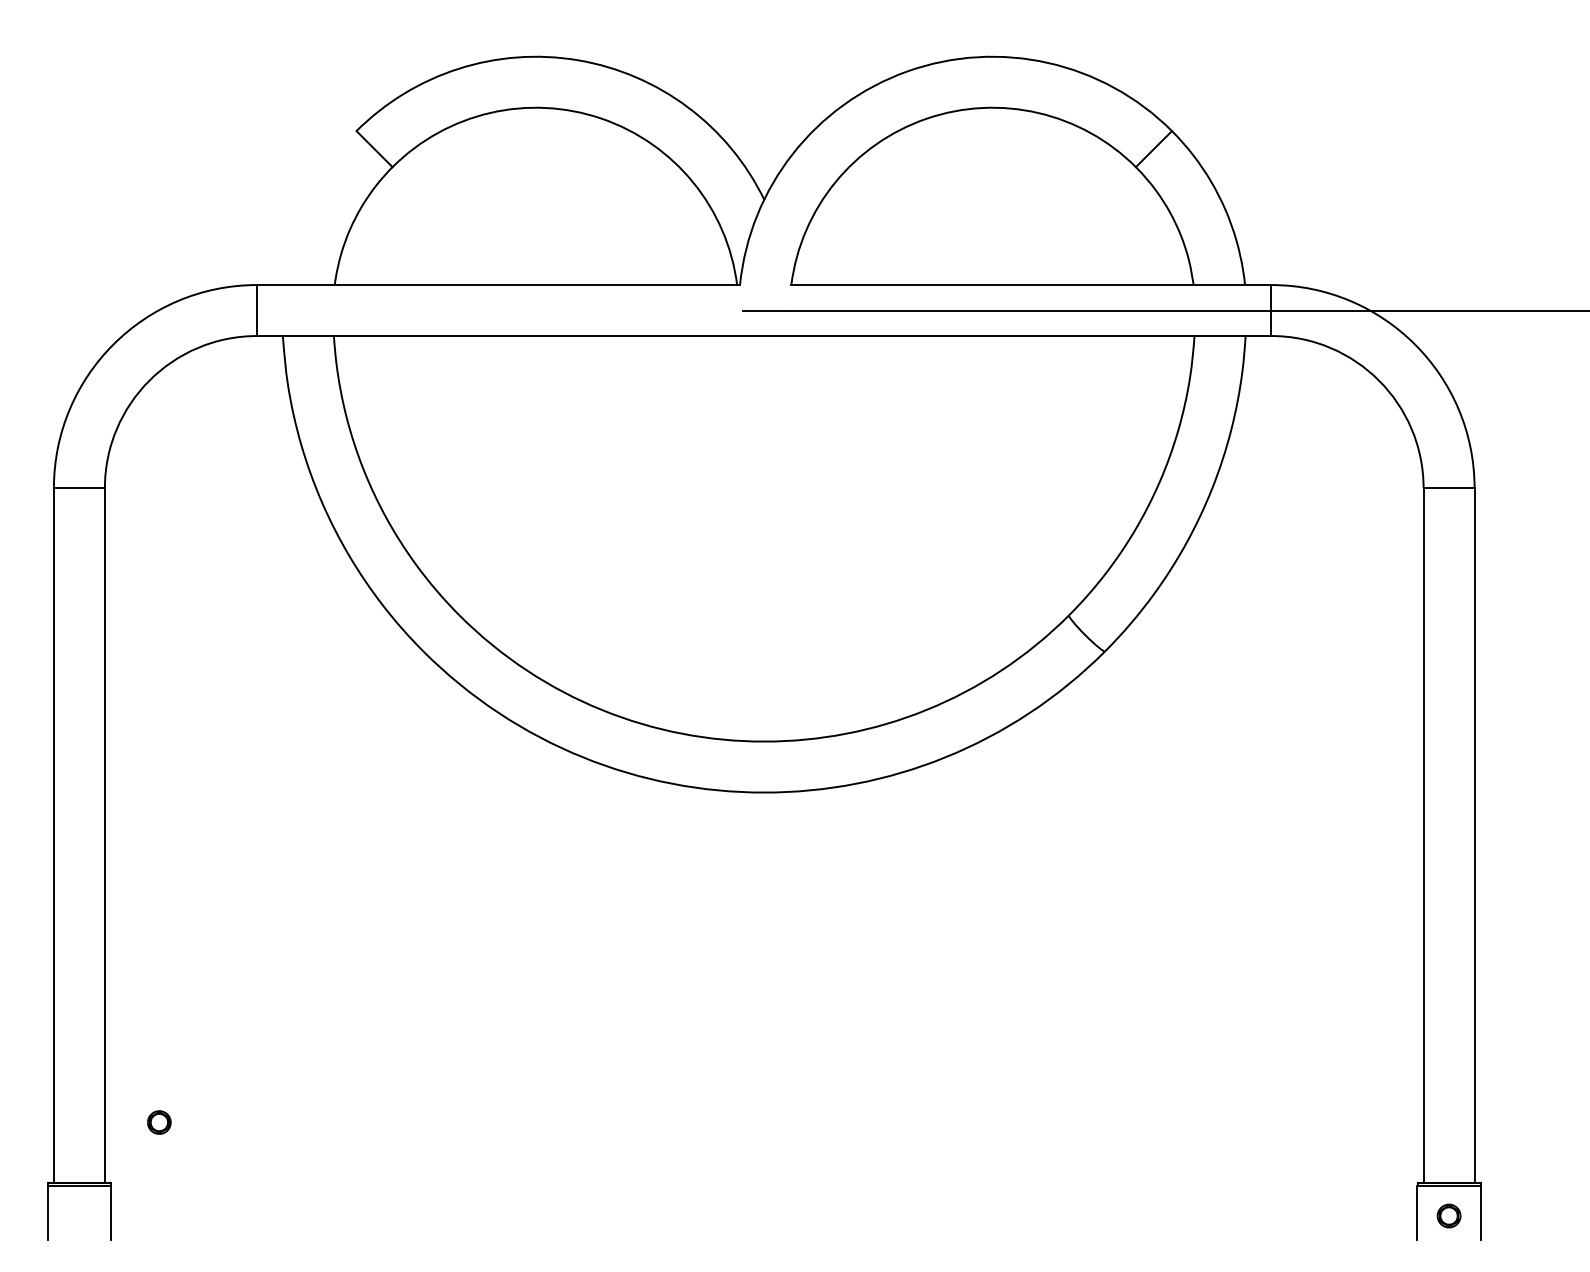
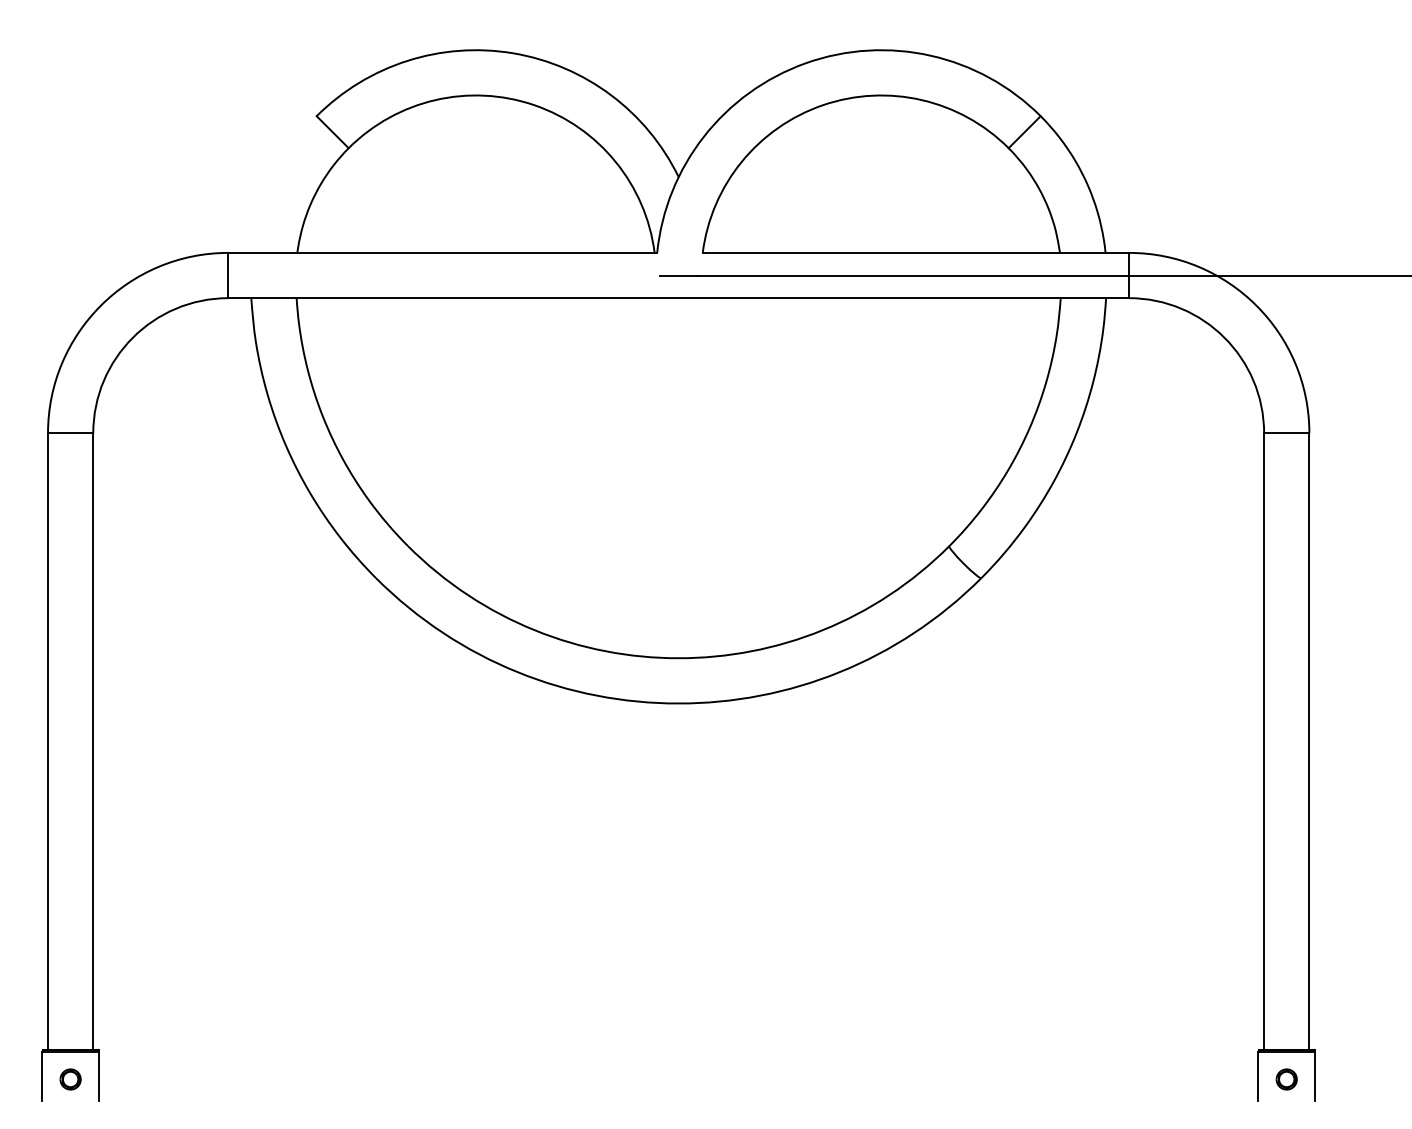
part: (159, 1122) -> (70, 1079), moved

